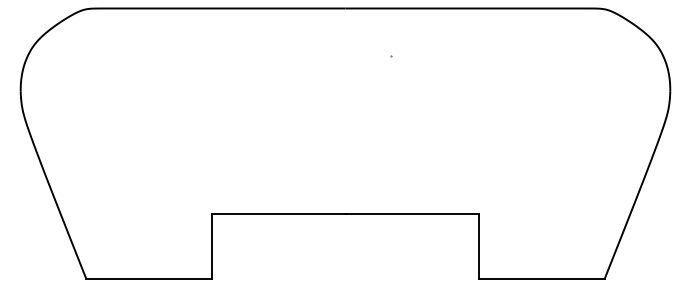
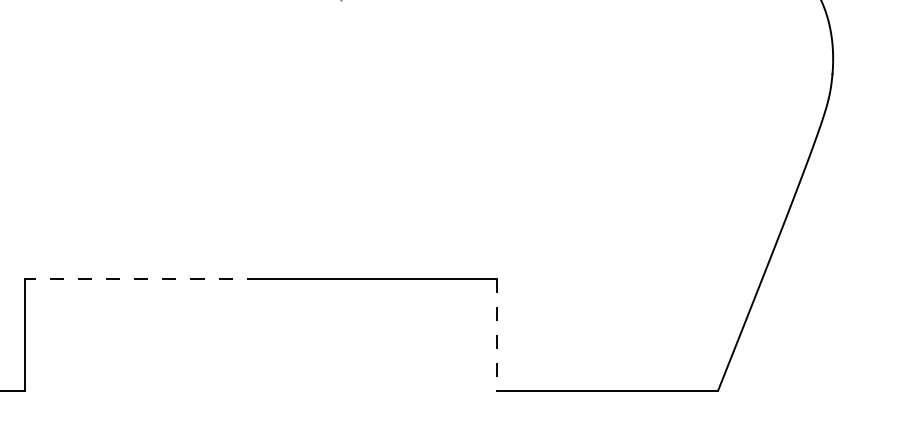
line: (278, 214) -> (142, 278), solid -> dashed
line: (479, 246) -> (496, 334), solid -> dashed

